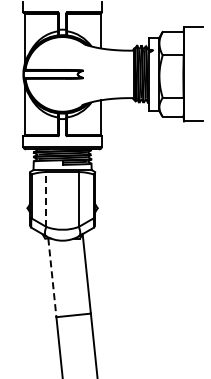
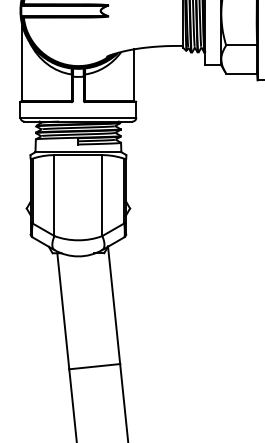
line: (46, 198) -> (54, 194), dashed -> solid
line: (52, 277) -> (63, 310), dashed -> solid

